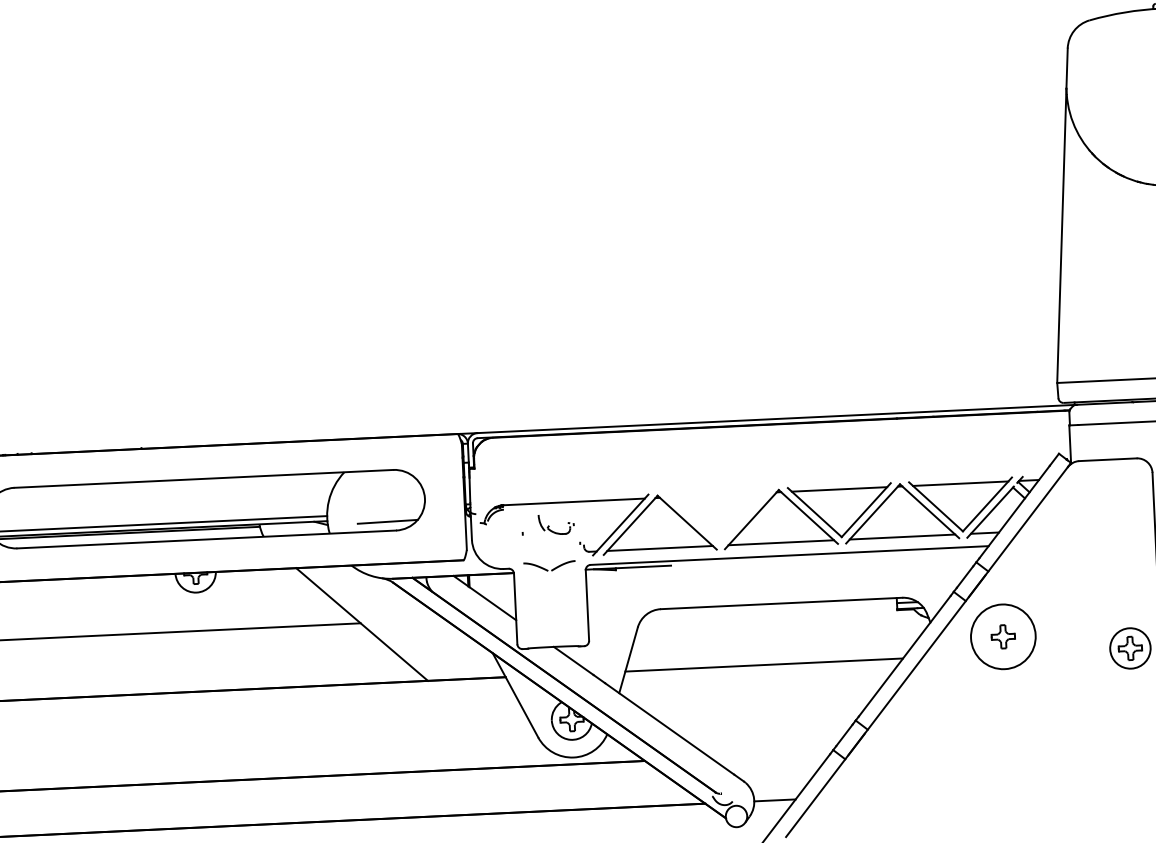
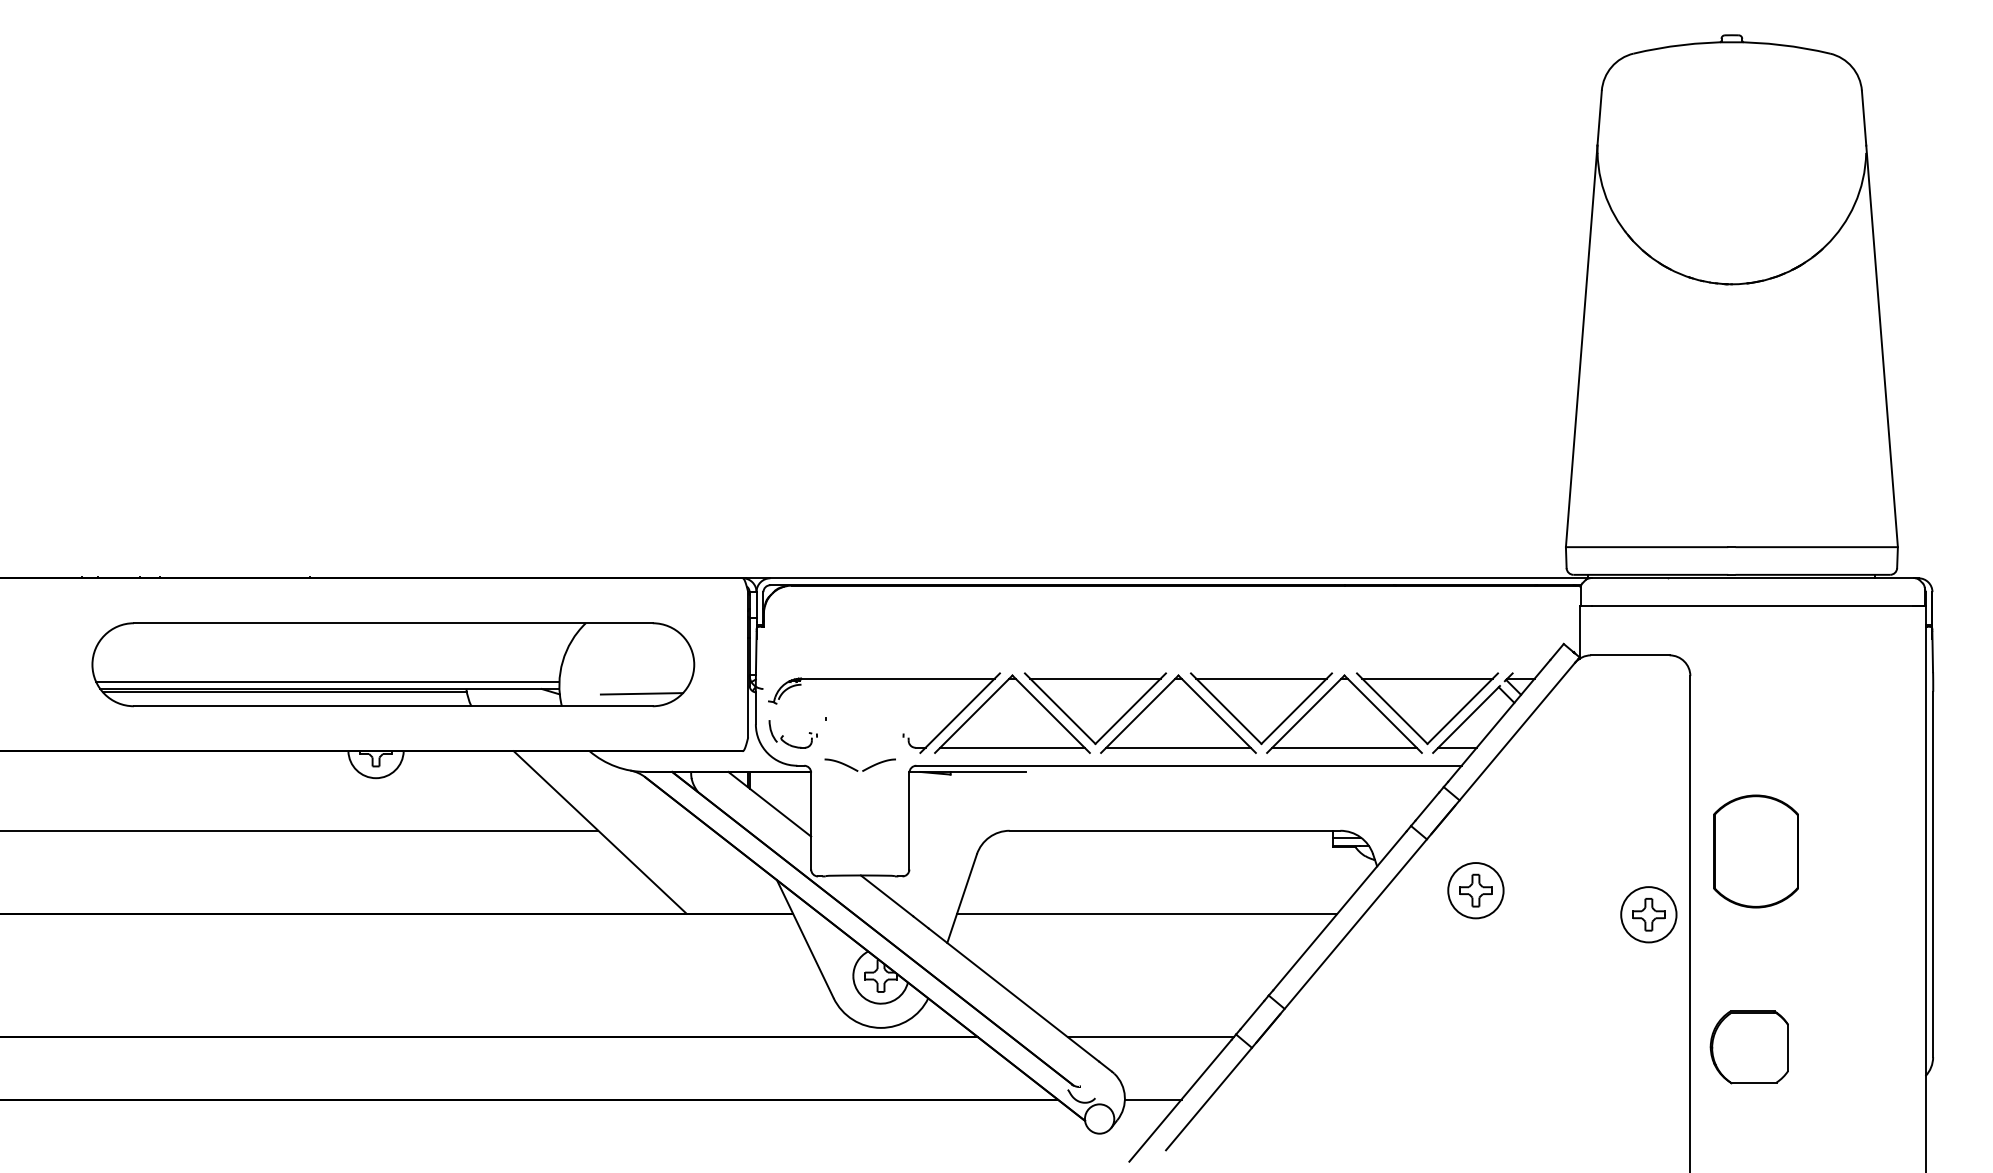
part: (718, 516) -> (1094, 708), added
part: (549, 525) -> (783, 735), moved
circle: (1003, 636) -> (1475, 890), size x0.62
line: (770, 755) -> (1150, 1037), added

